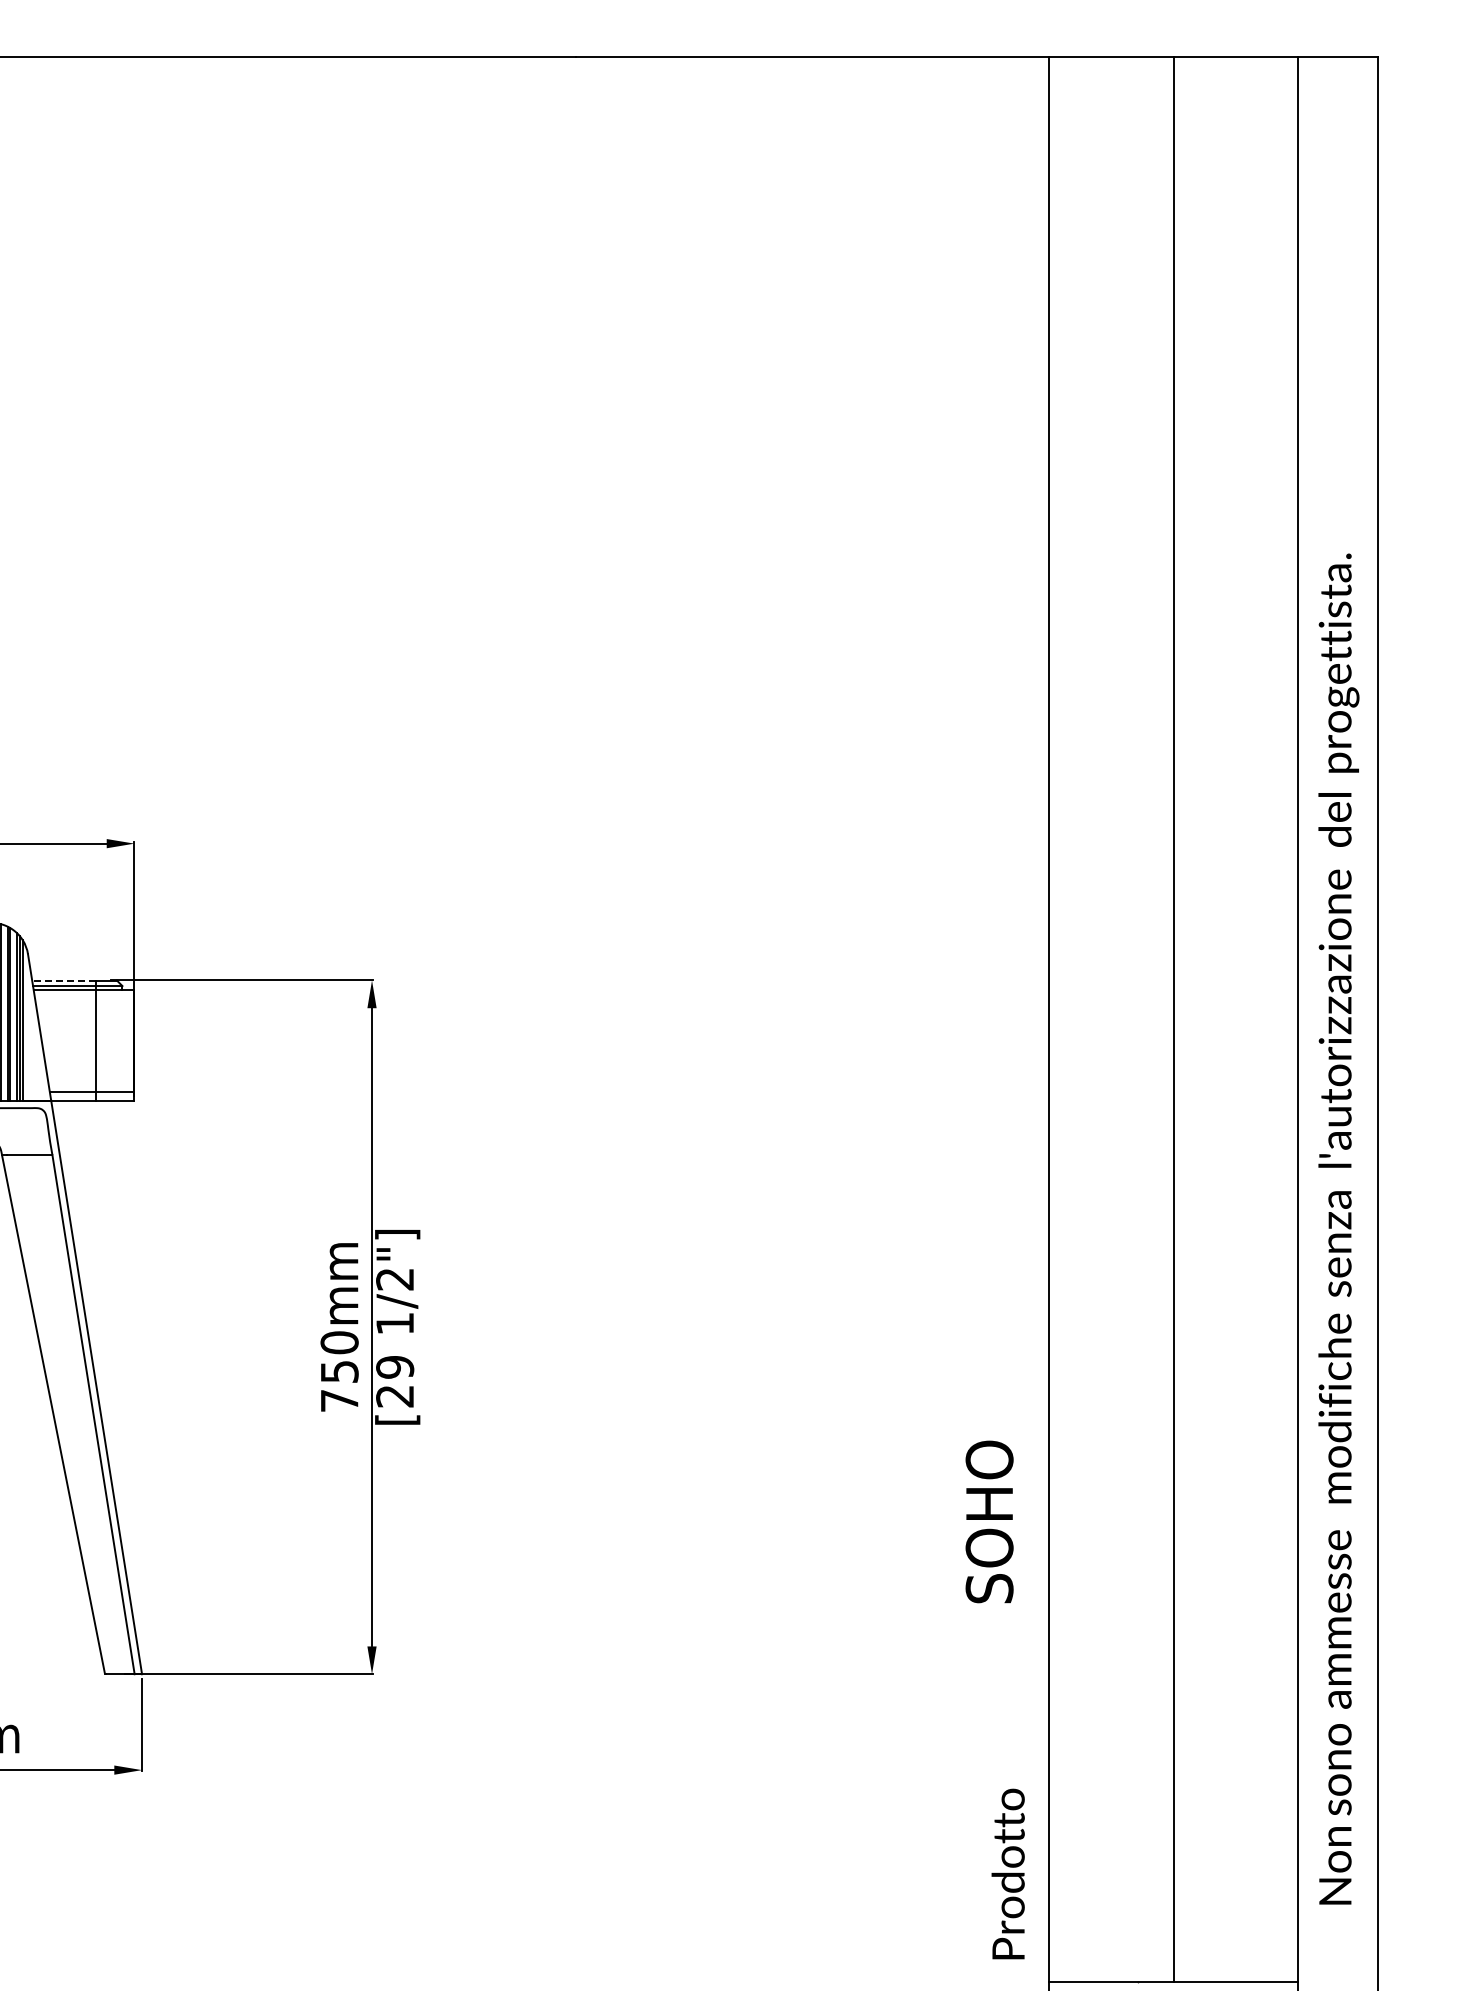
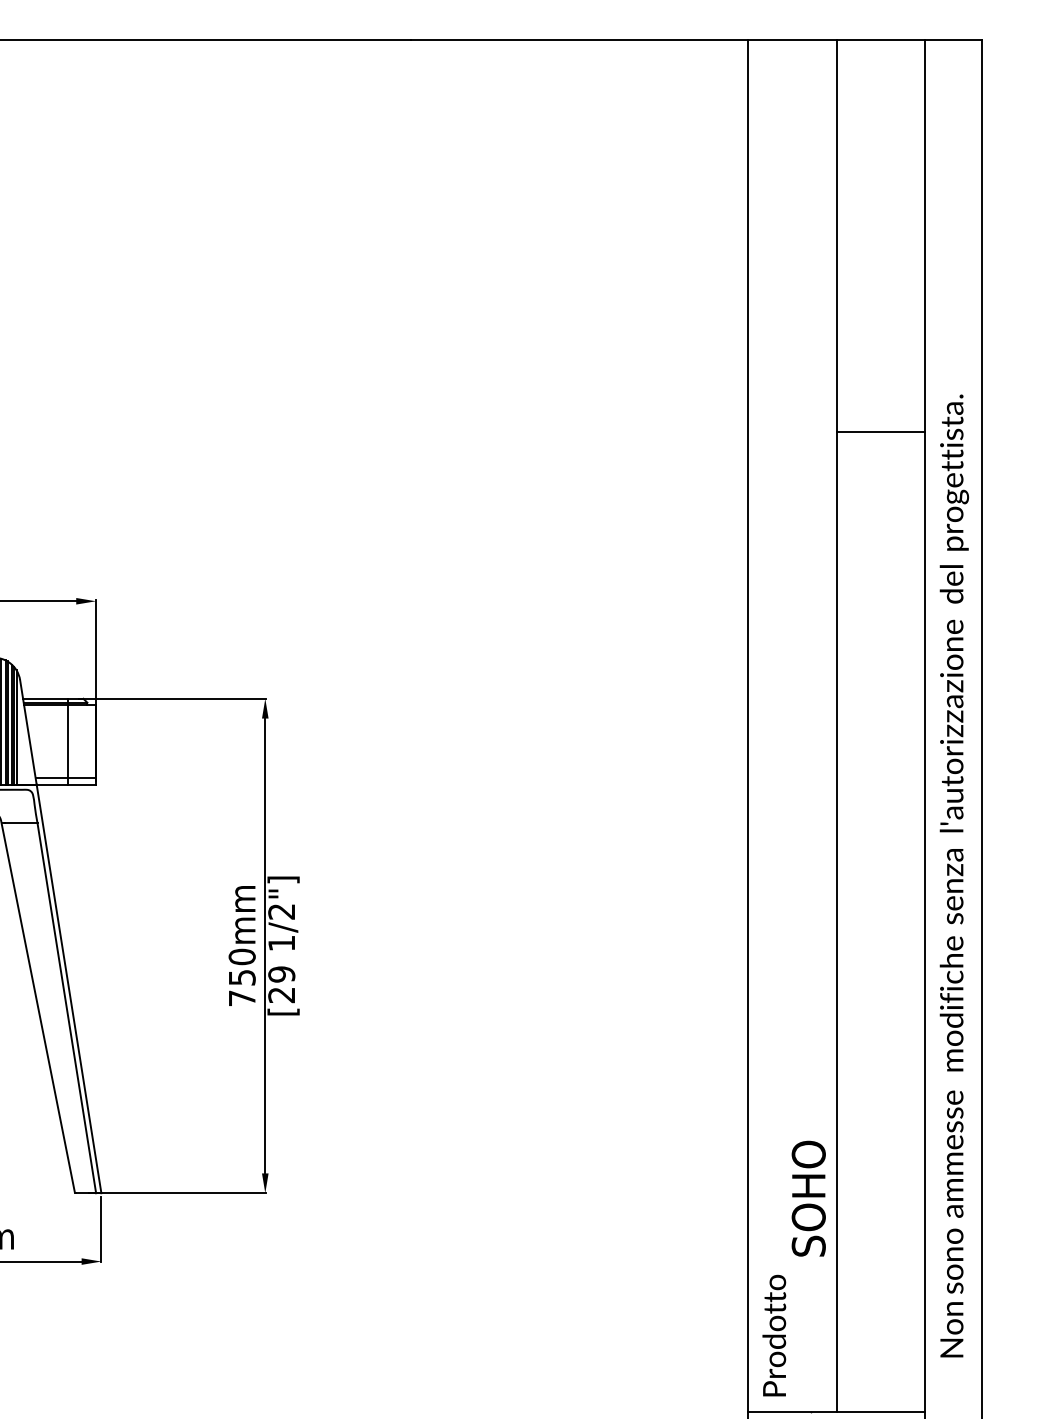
line: (1235, 606) -> (880, 432), added
line: (63, 980) -> (45, 698), dashed -> solid
text: (989, 1521) -> (808, 1198), moved
text: (1007, 1873) -> (773, 1335), moved

